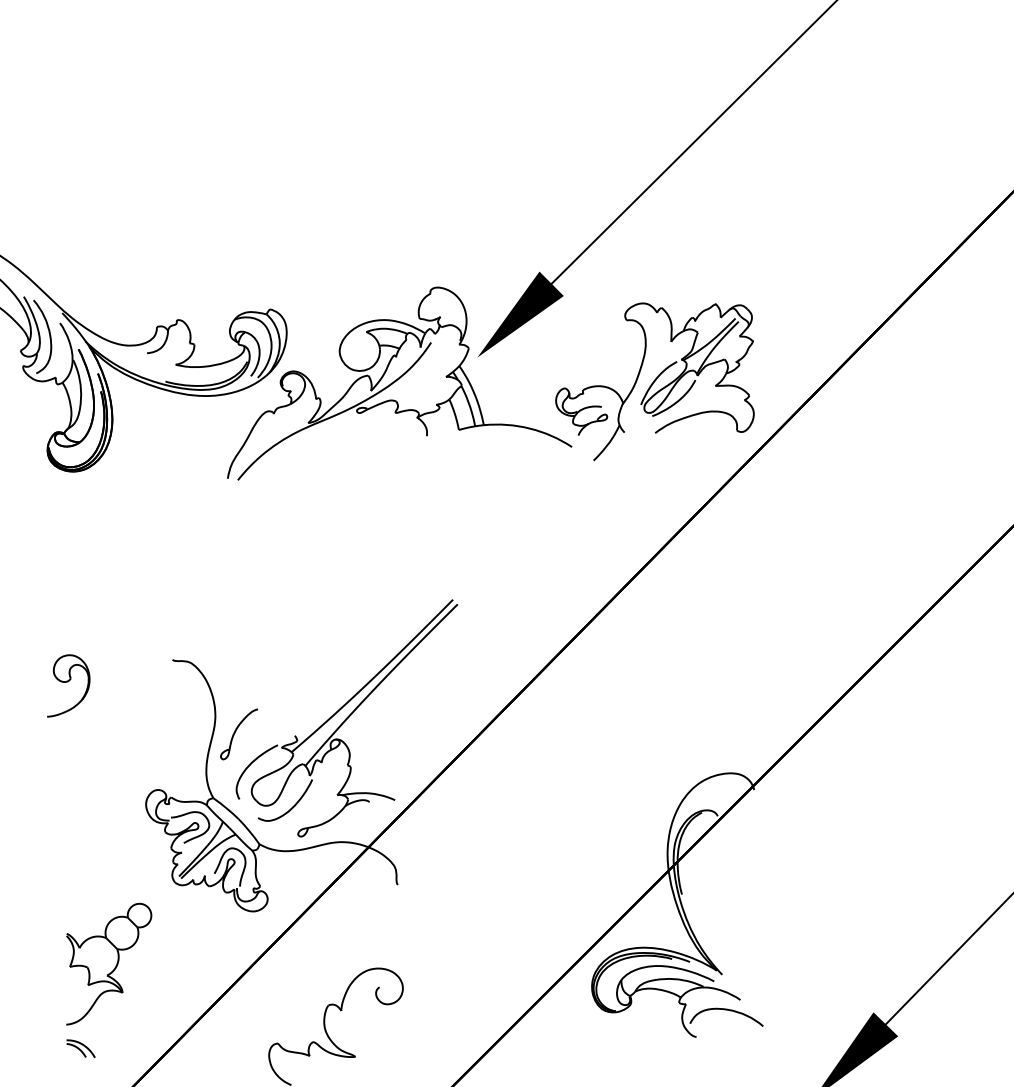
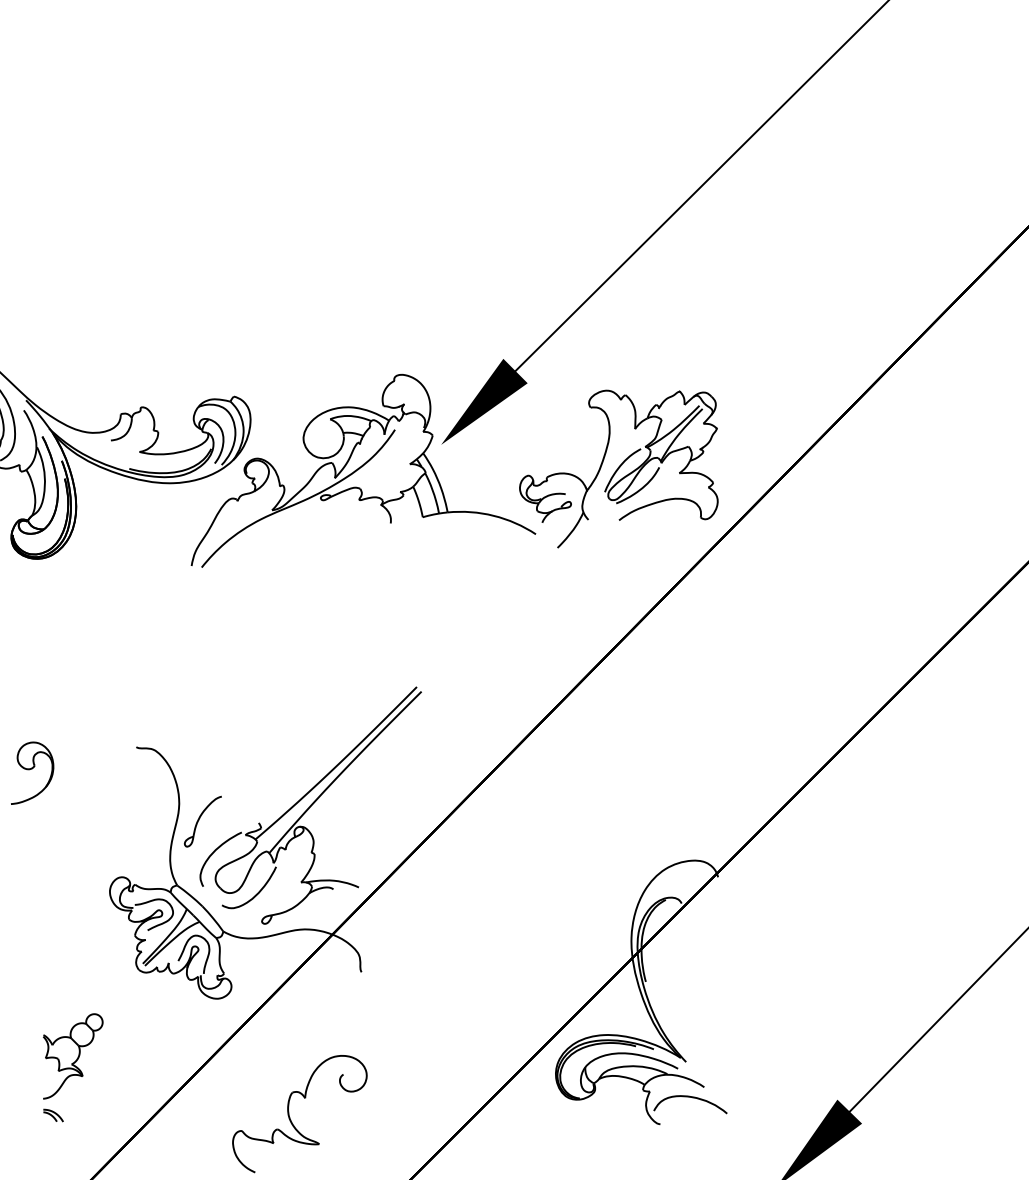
part: (109, 980) -> (73, 1067), size x0.7

